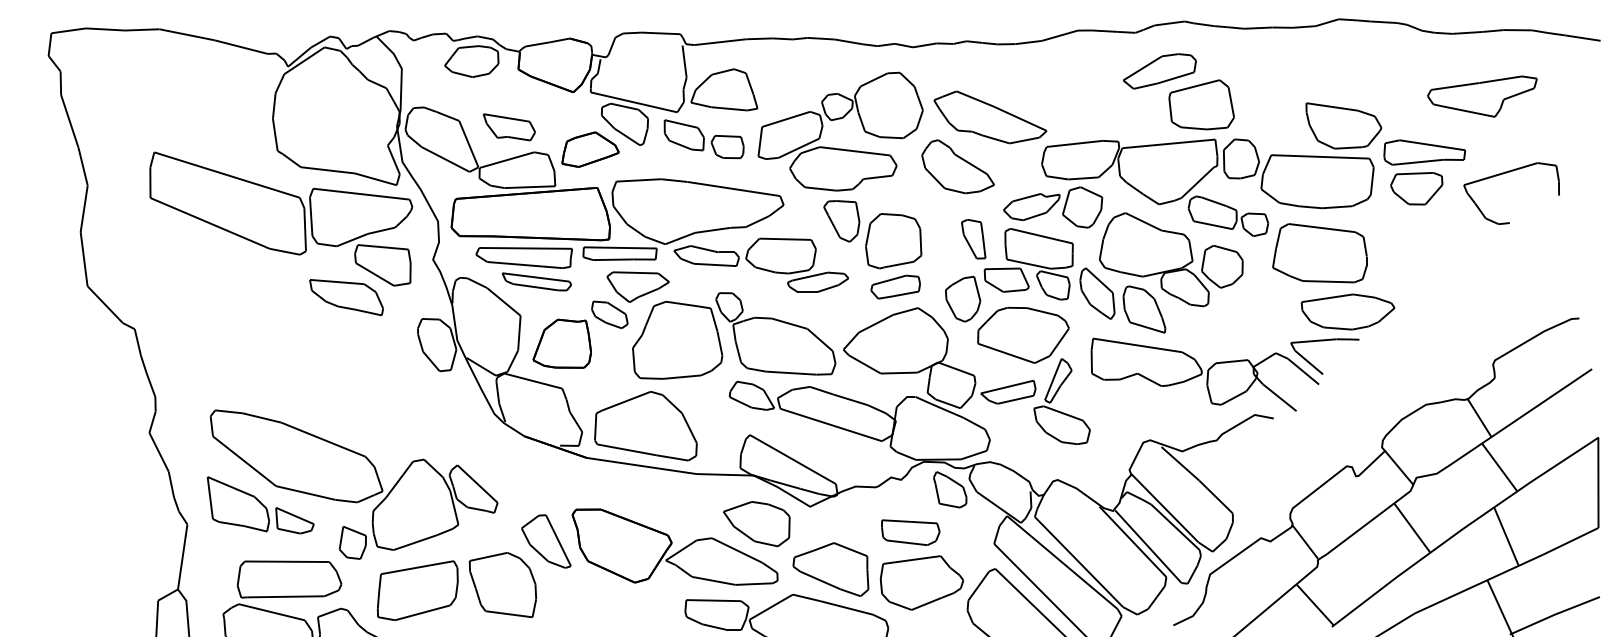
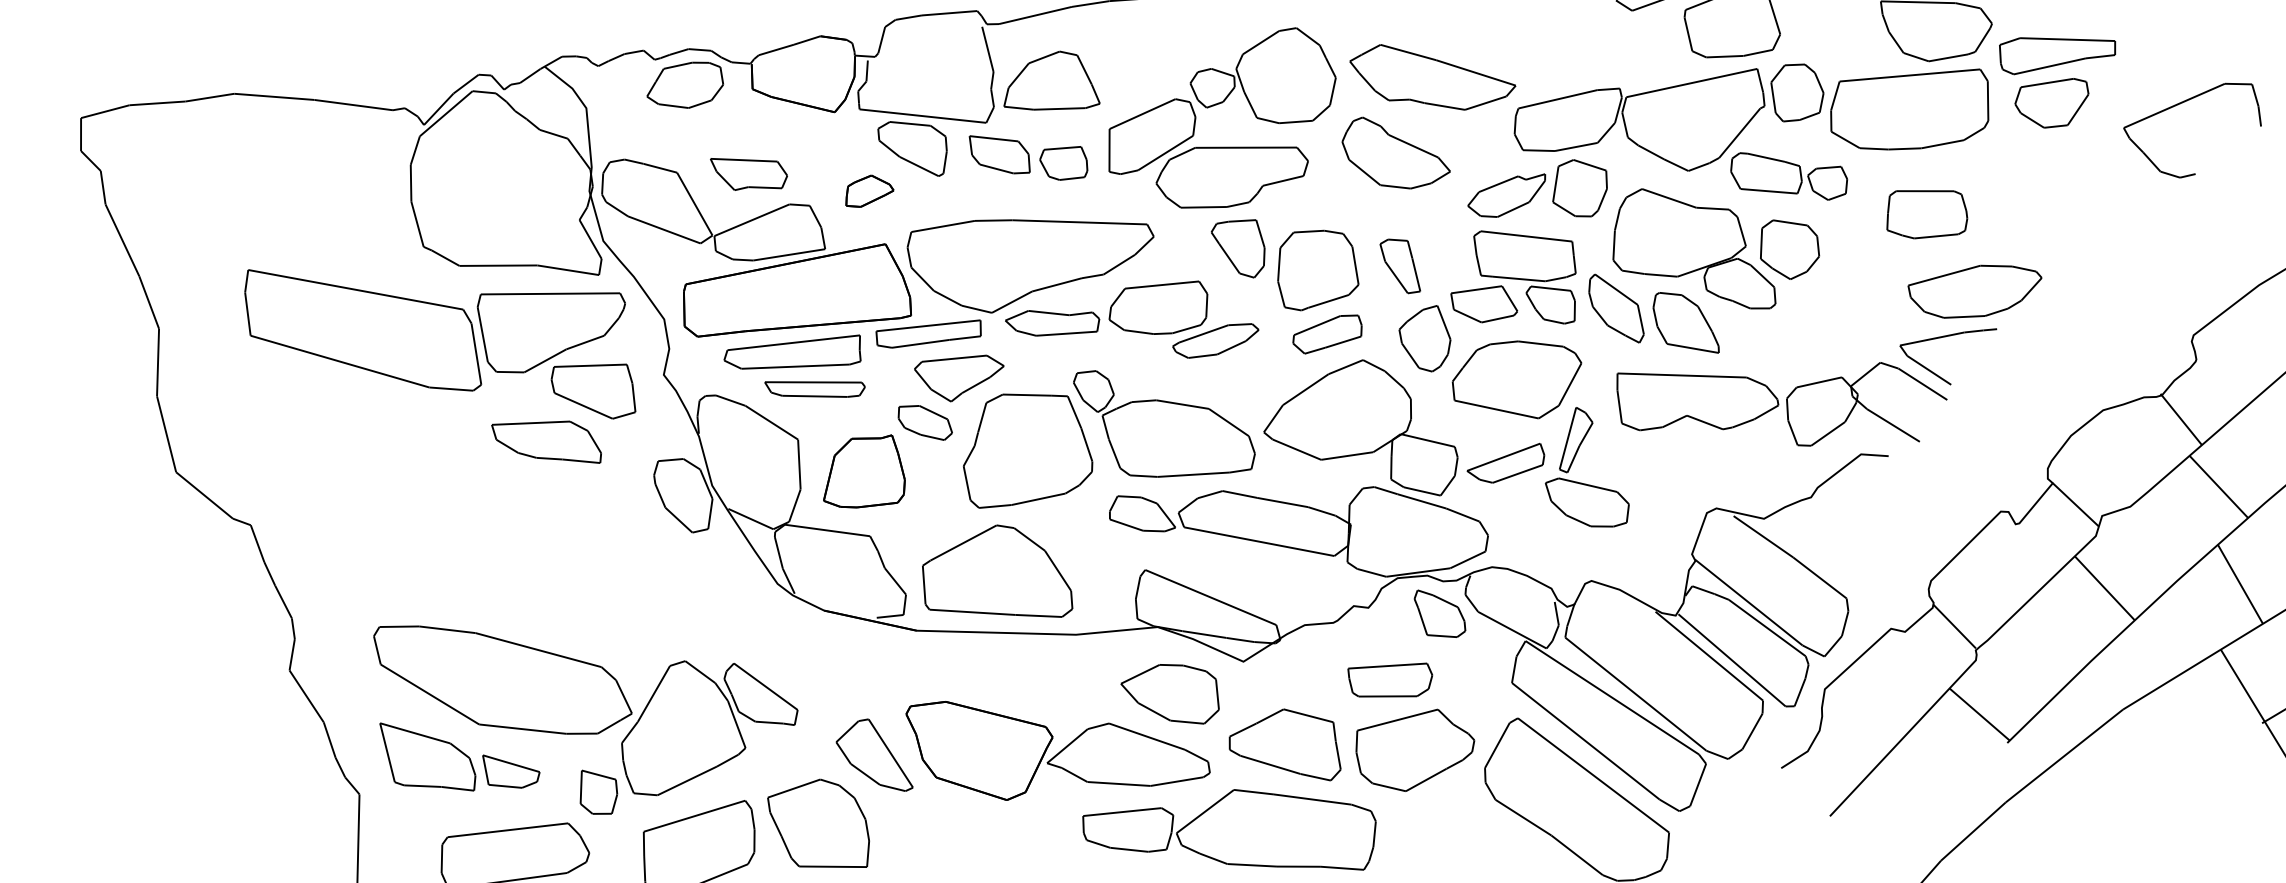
part: (590, 149) -> (868, 190), size x0.6
curve: (1506, 173) -> (2182, 104), moved
part: (973, 239) -> (1399, 266), moved
part: (1319, 253) -> (1925, 213), size x0.6

